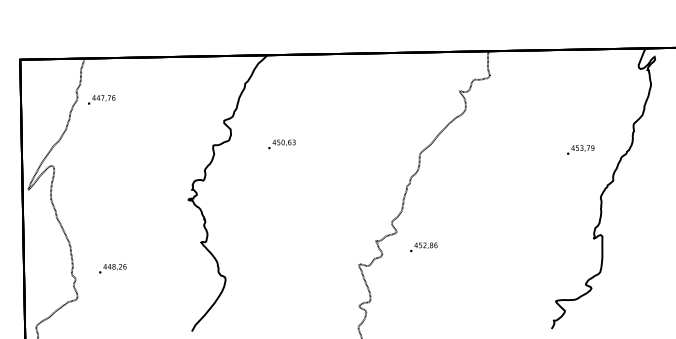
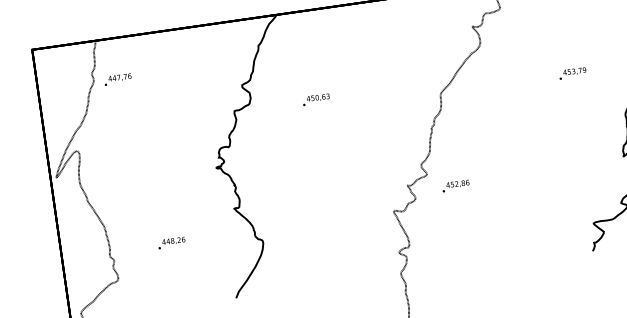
text: (281, 144) -> (315, 99), moved
text: (580, 149) -> (572, 72), moved
text: (112, 268) -> (171, 242), moved

